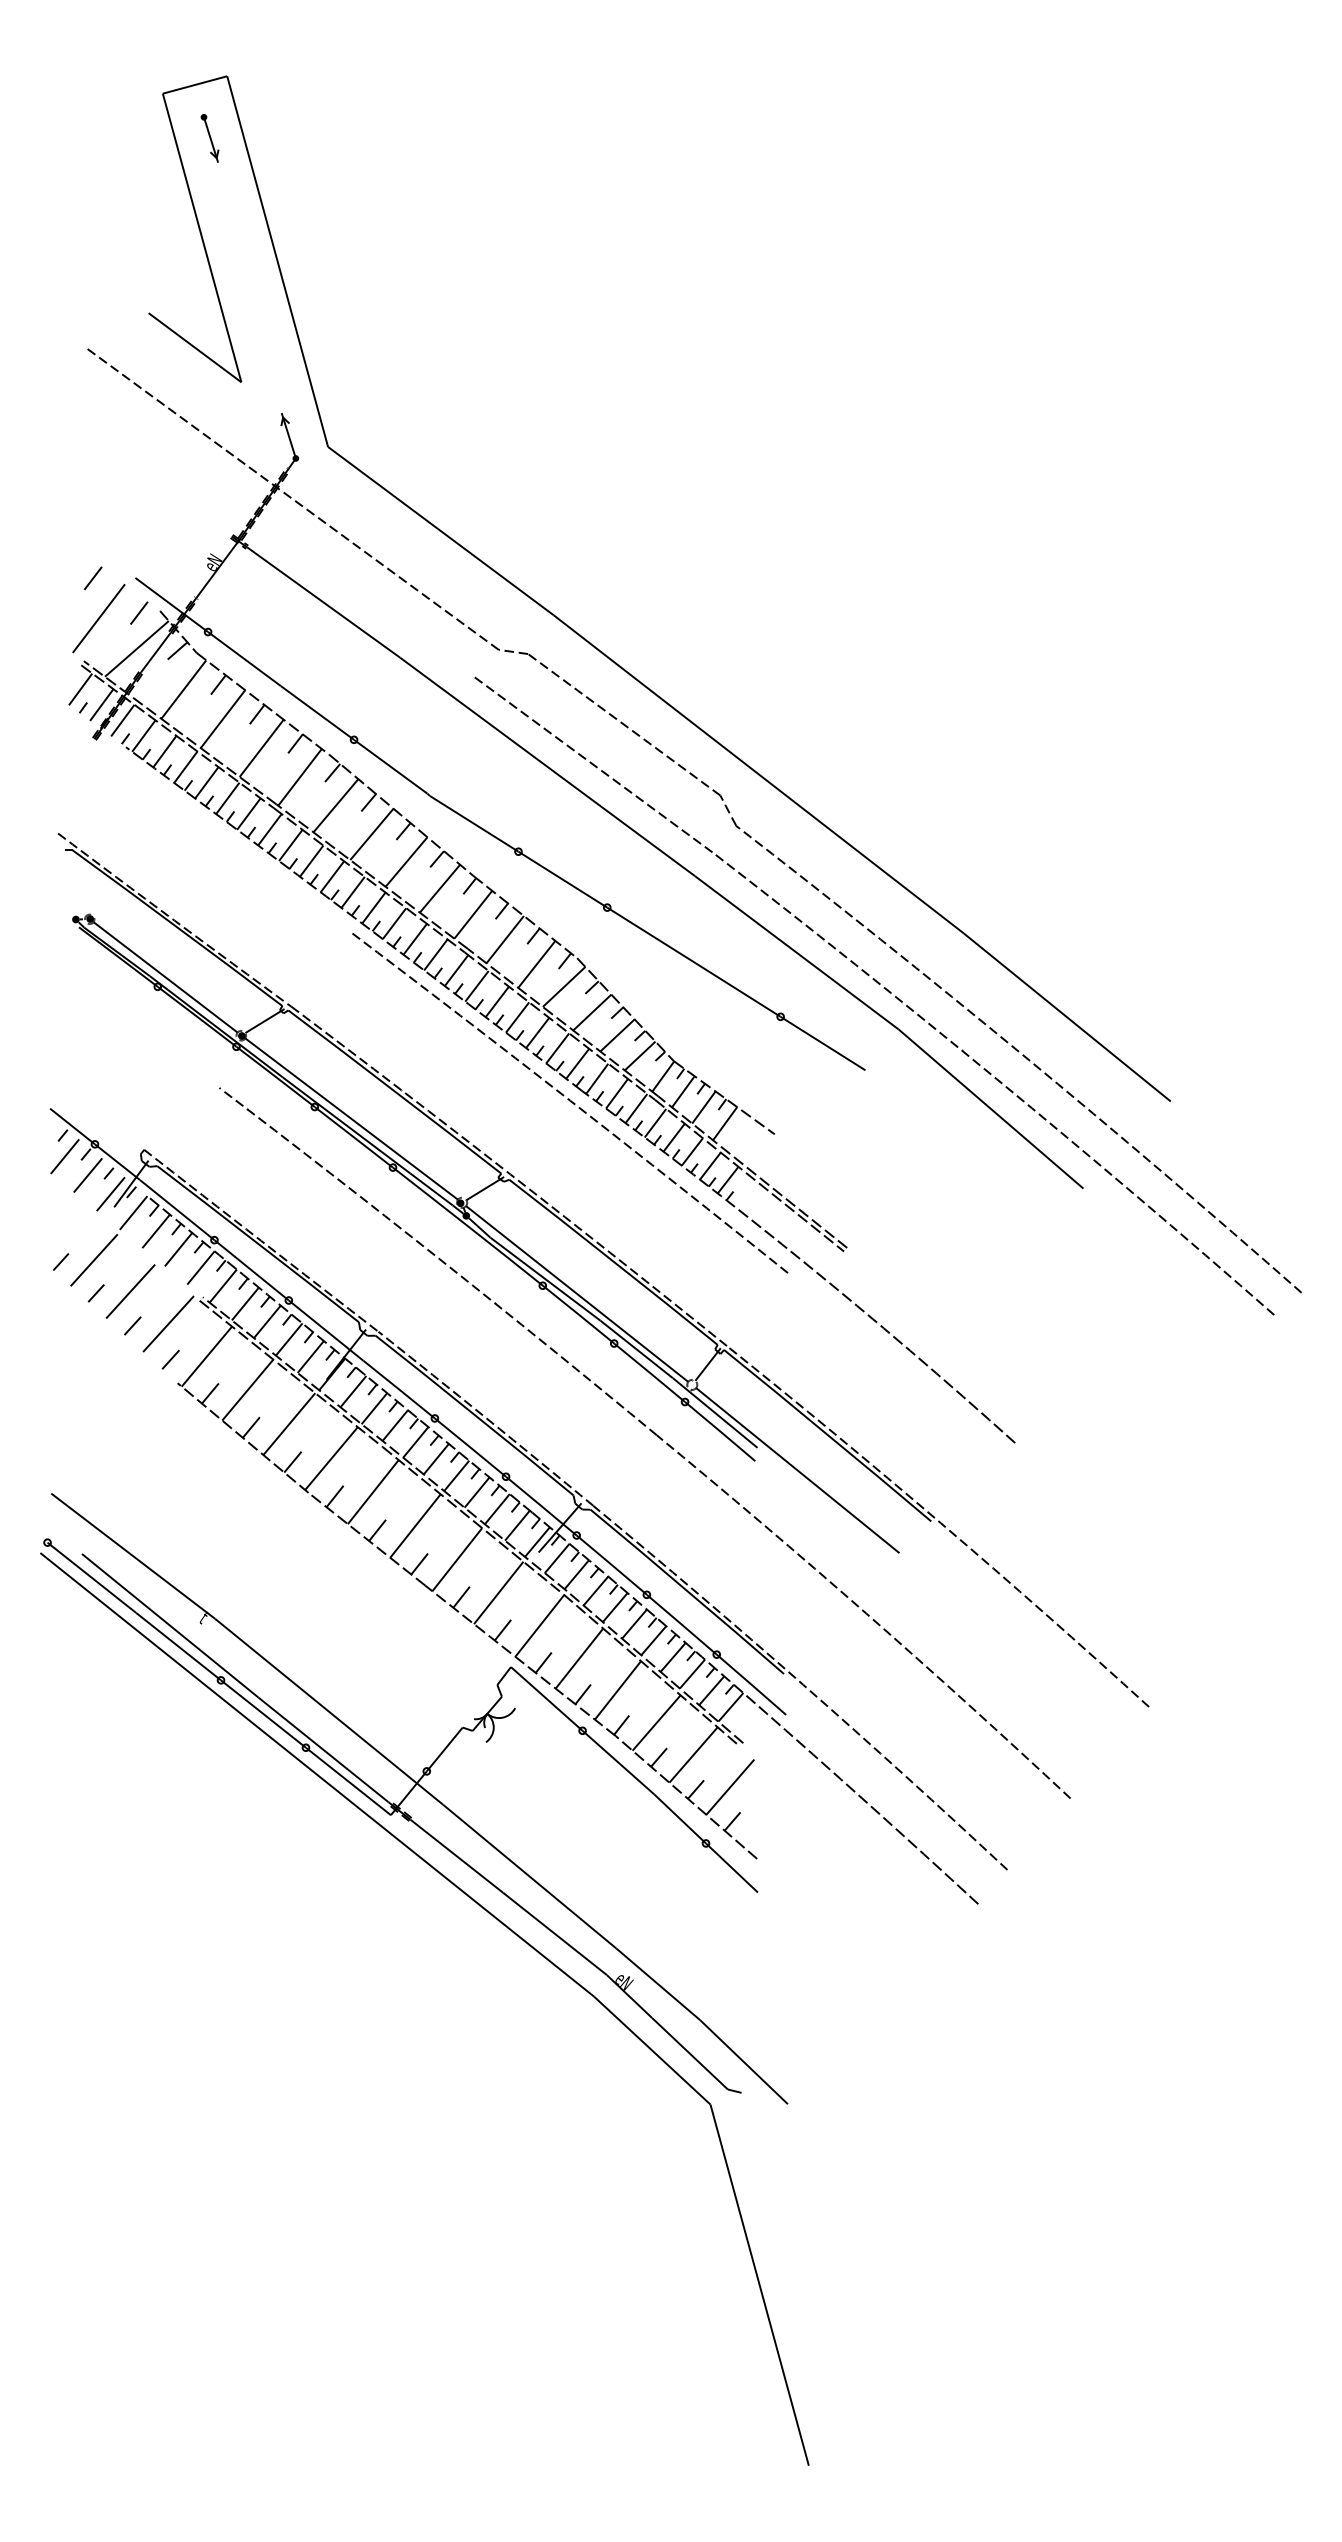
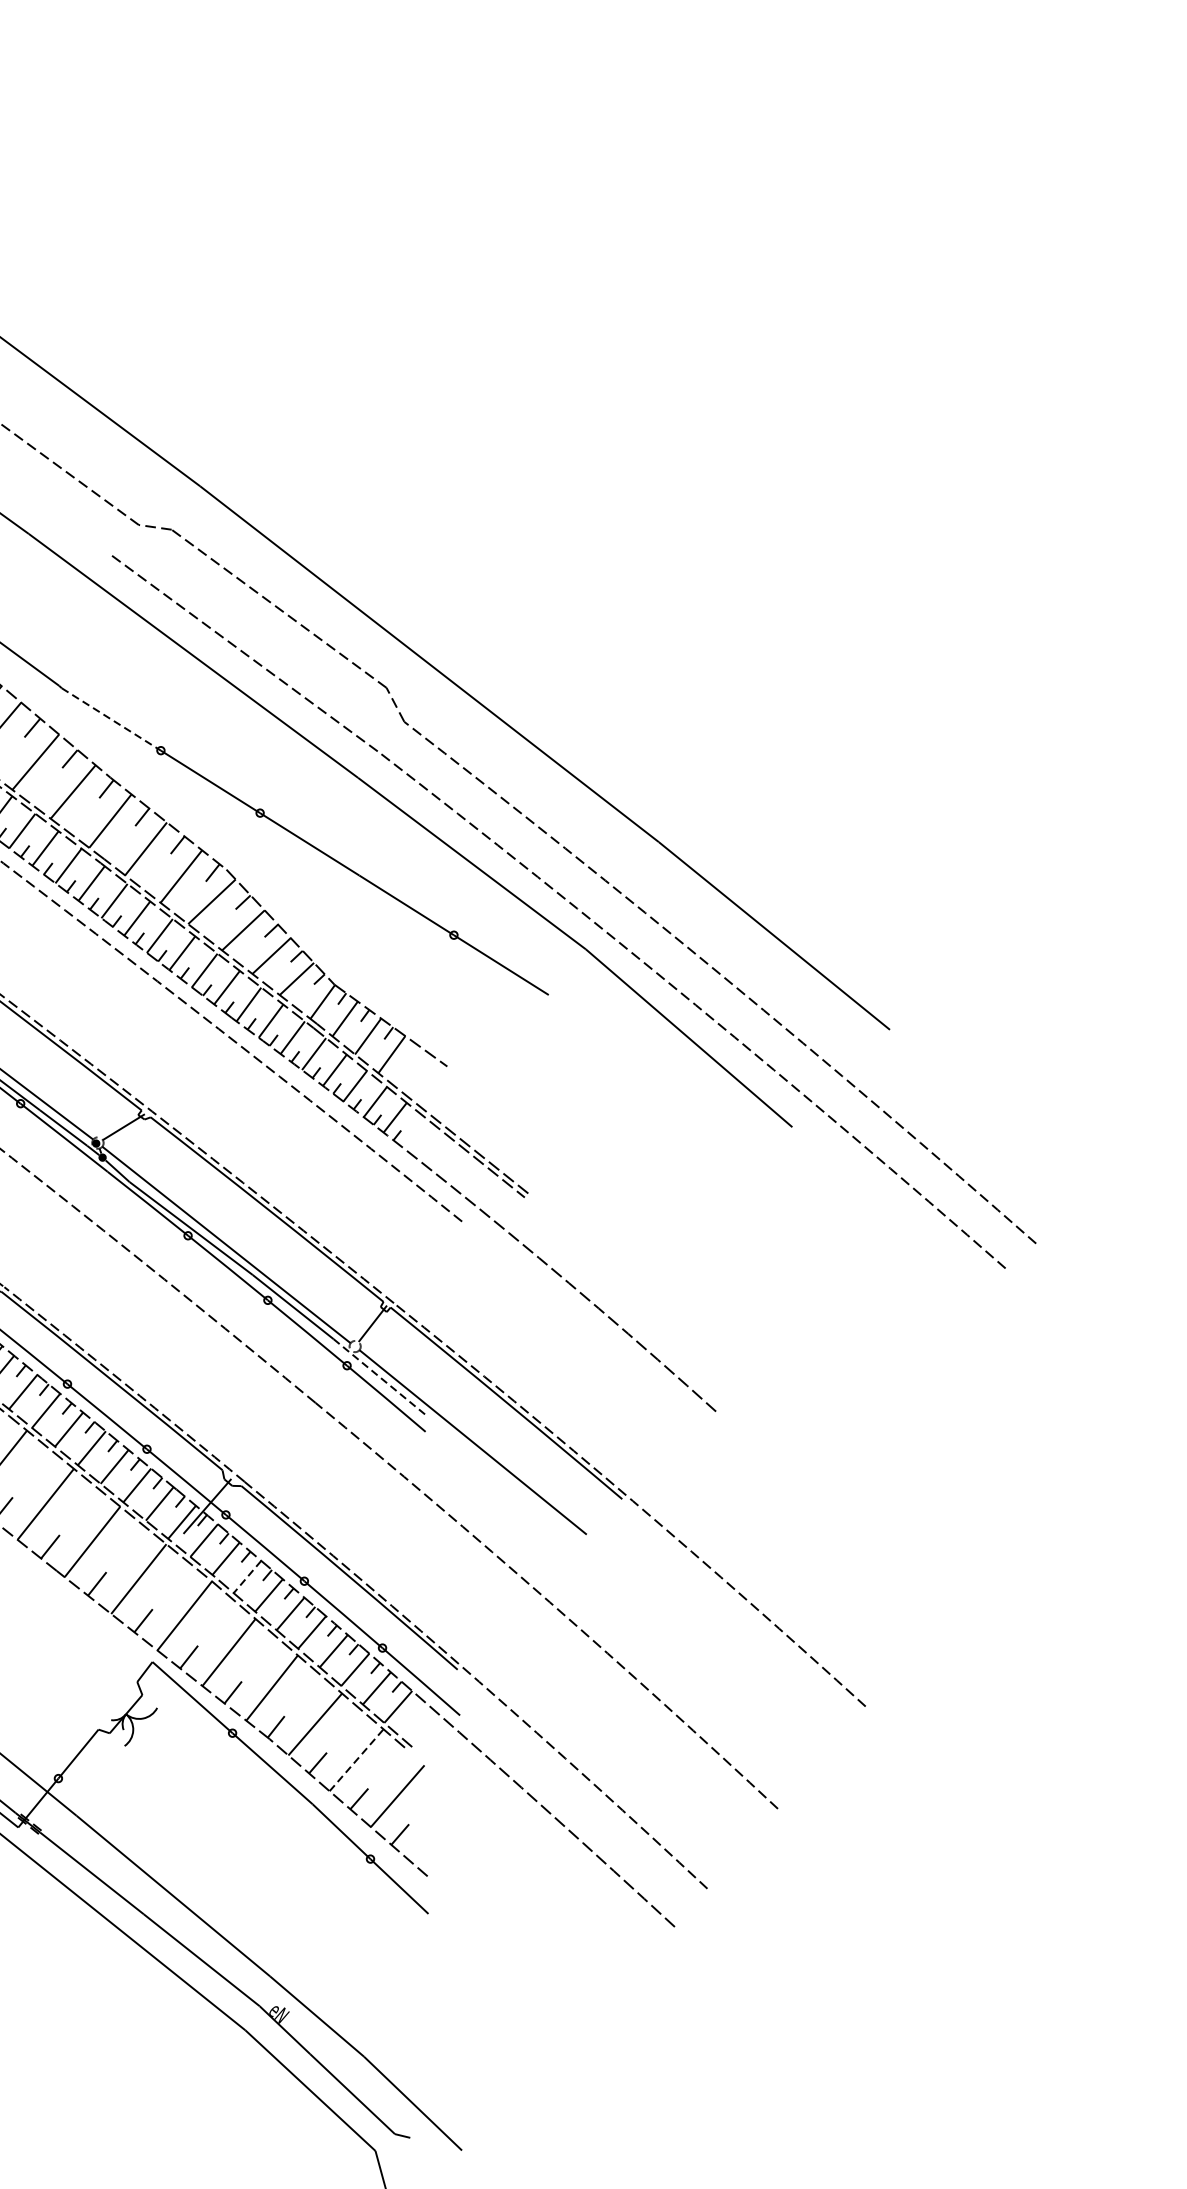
line: (474, 824) -> (111, 720), solid -> dashed
line: (715, 1413) -> (381, 1378), solid -> dashed
line: (595, 1591) -> (246, 1577), solid -> dashed
line: (693, 1755) -> (356, 1760), solid -> dashed

